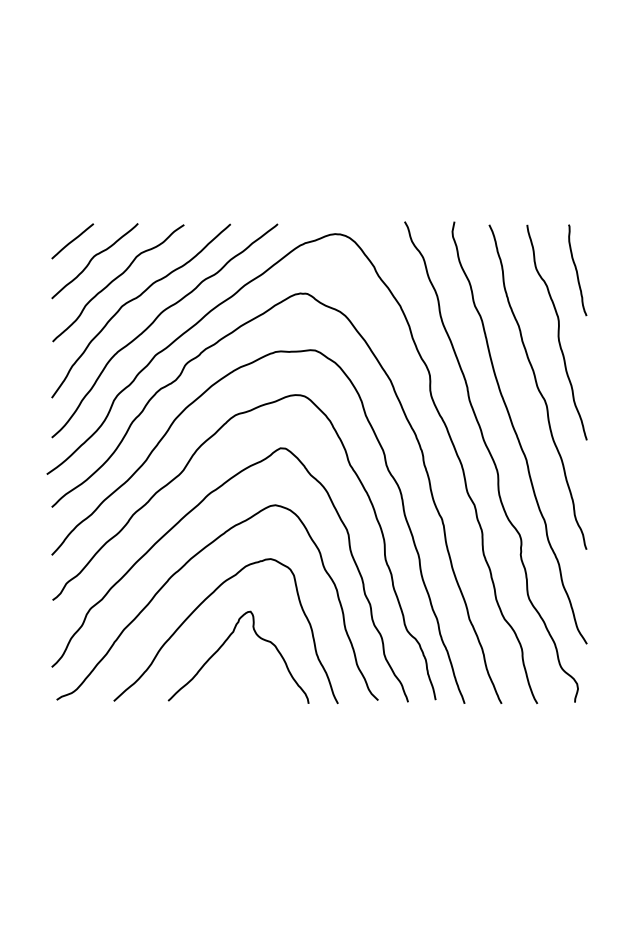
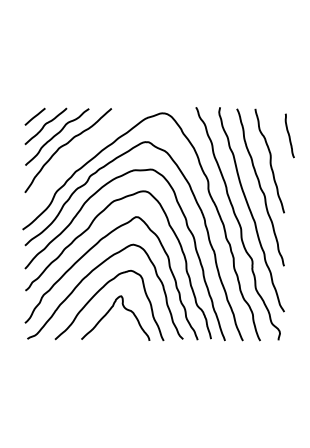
curve: (576, 269) -> (289, 135), moved
curve: (155, 323) -> (75, 156), removed

